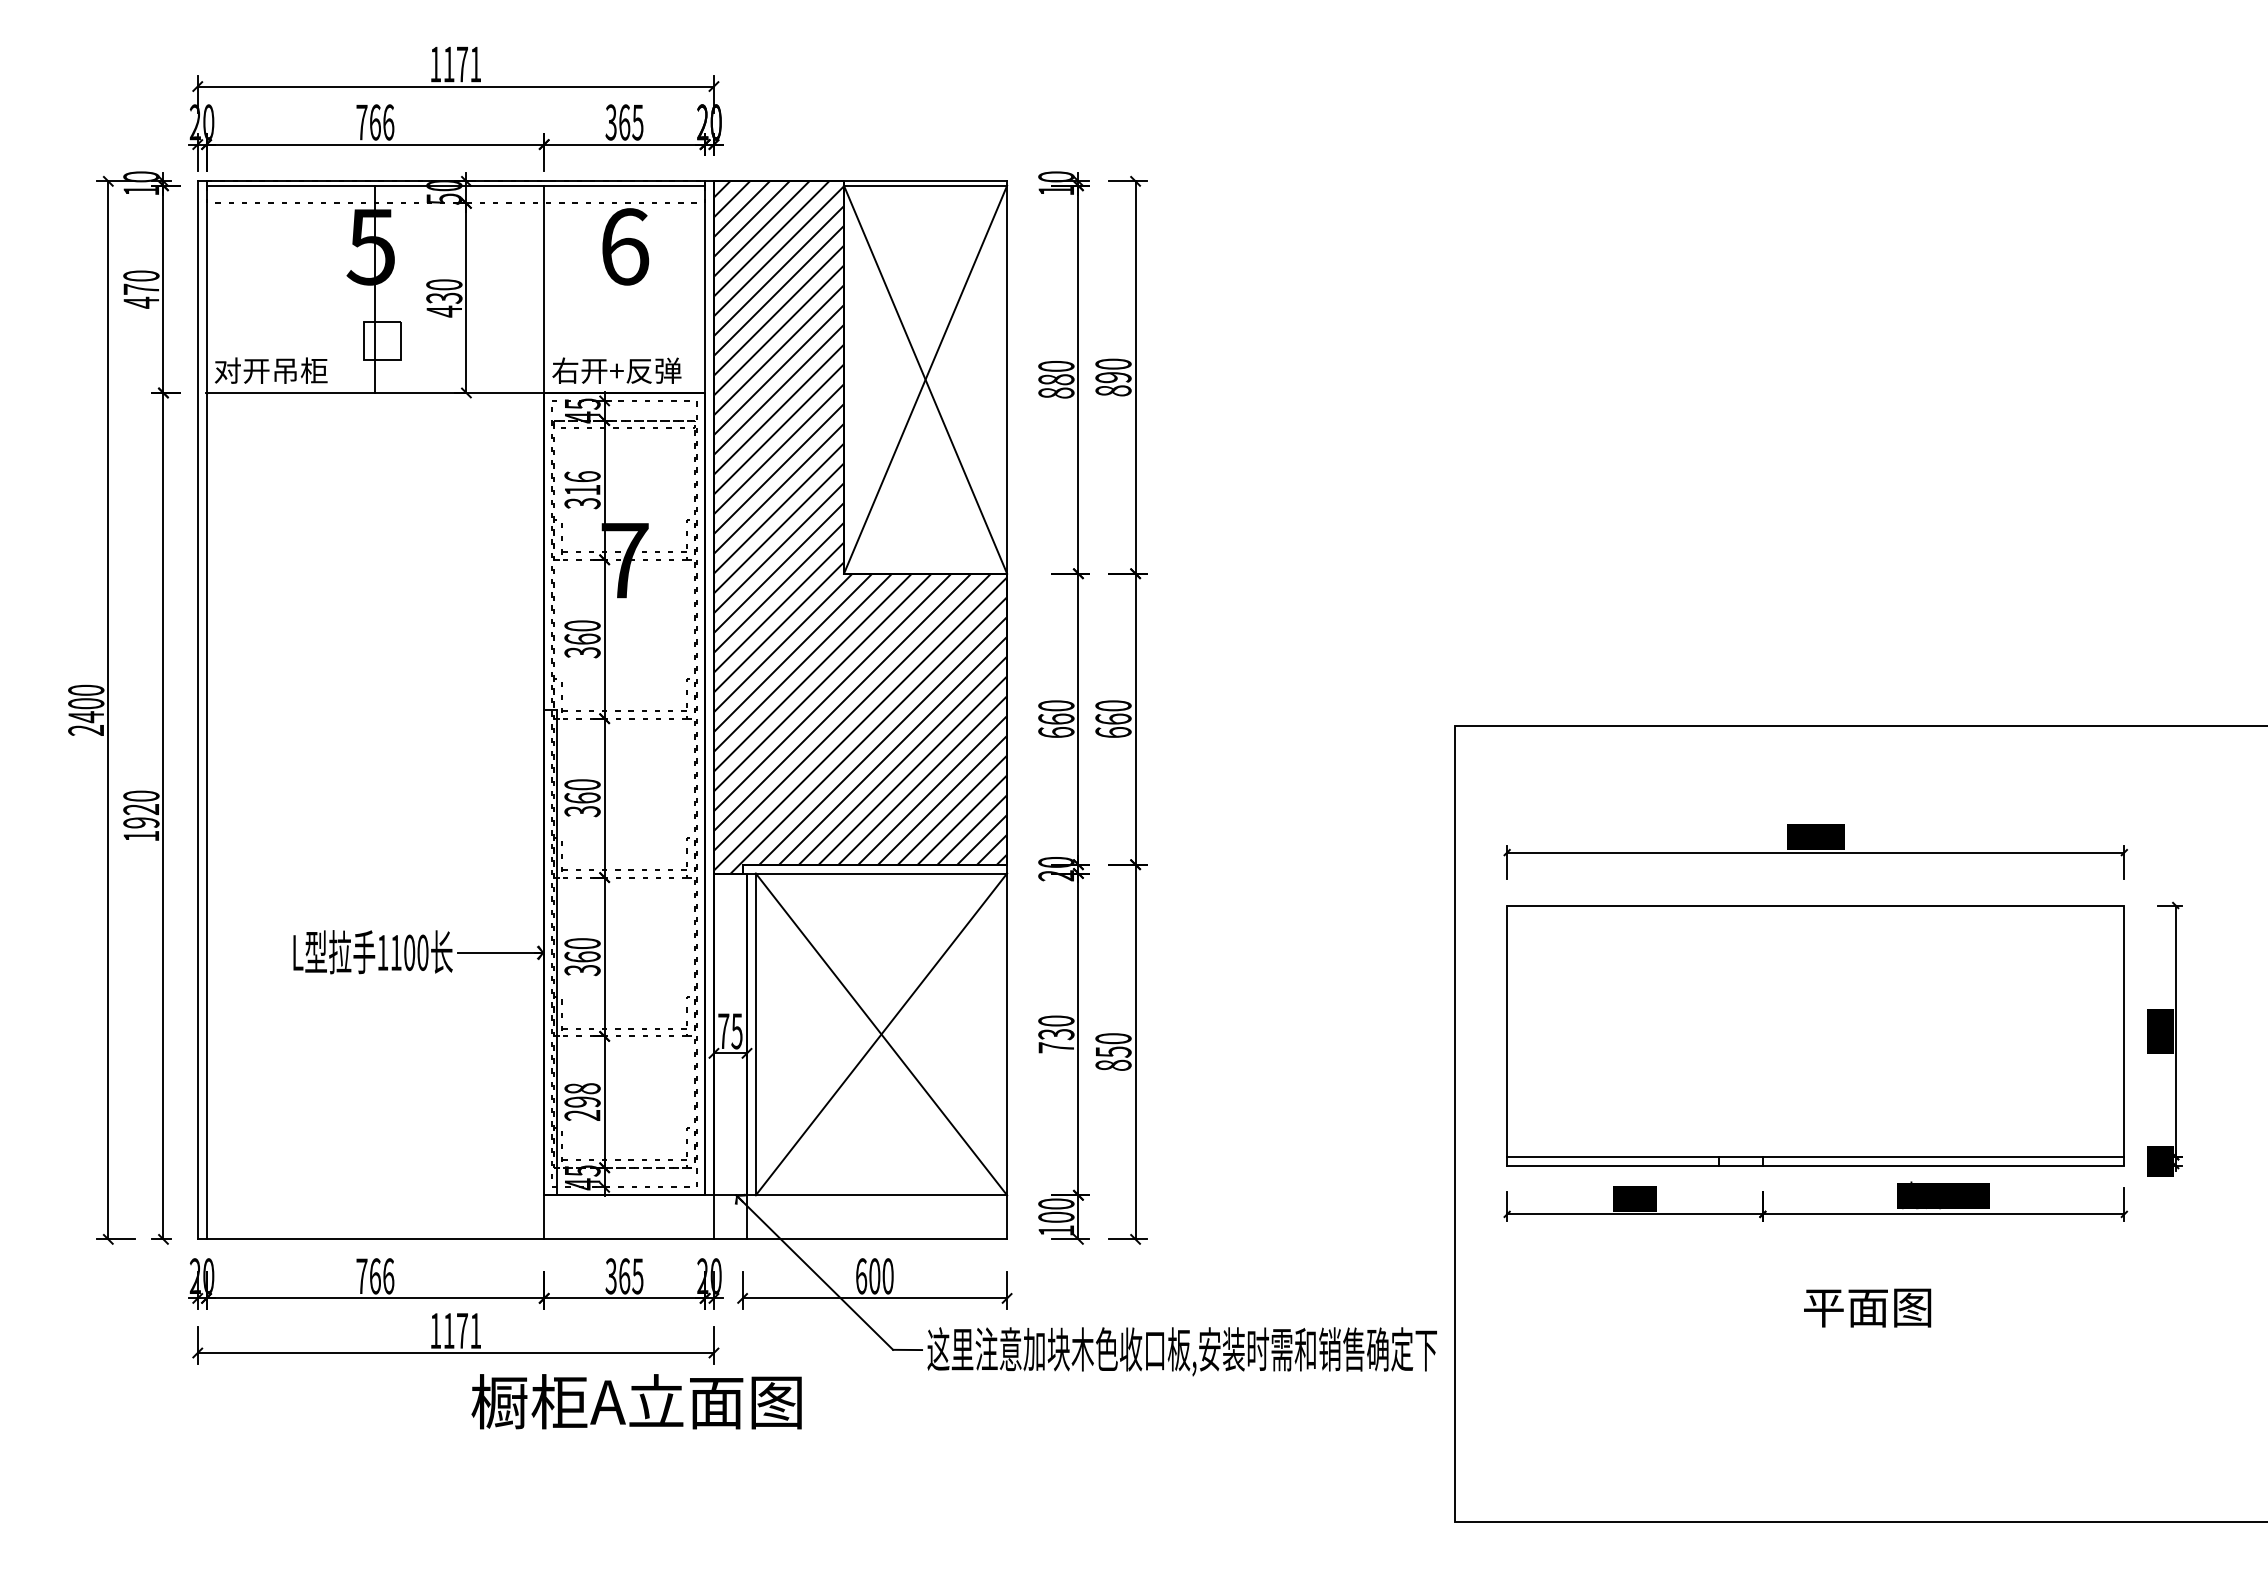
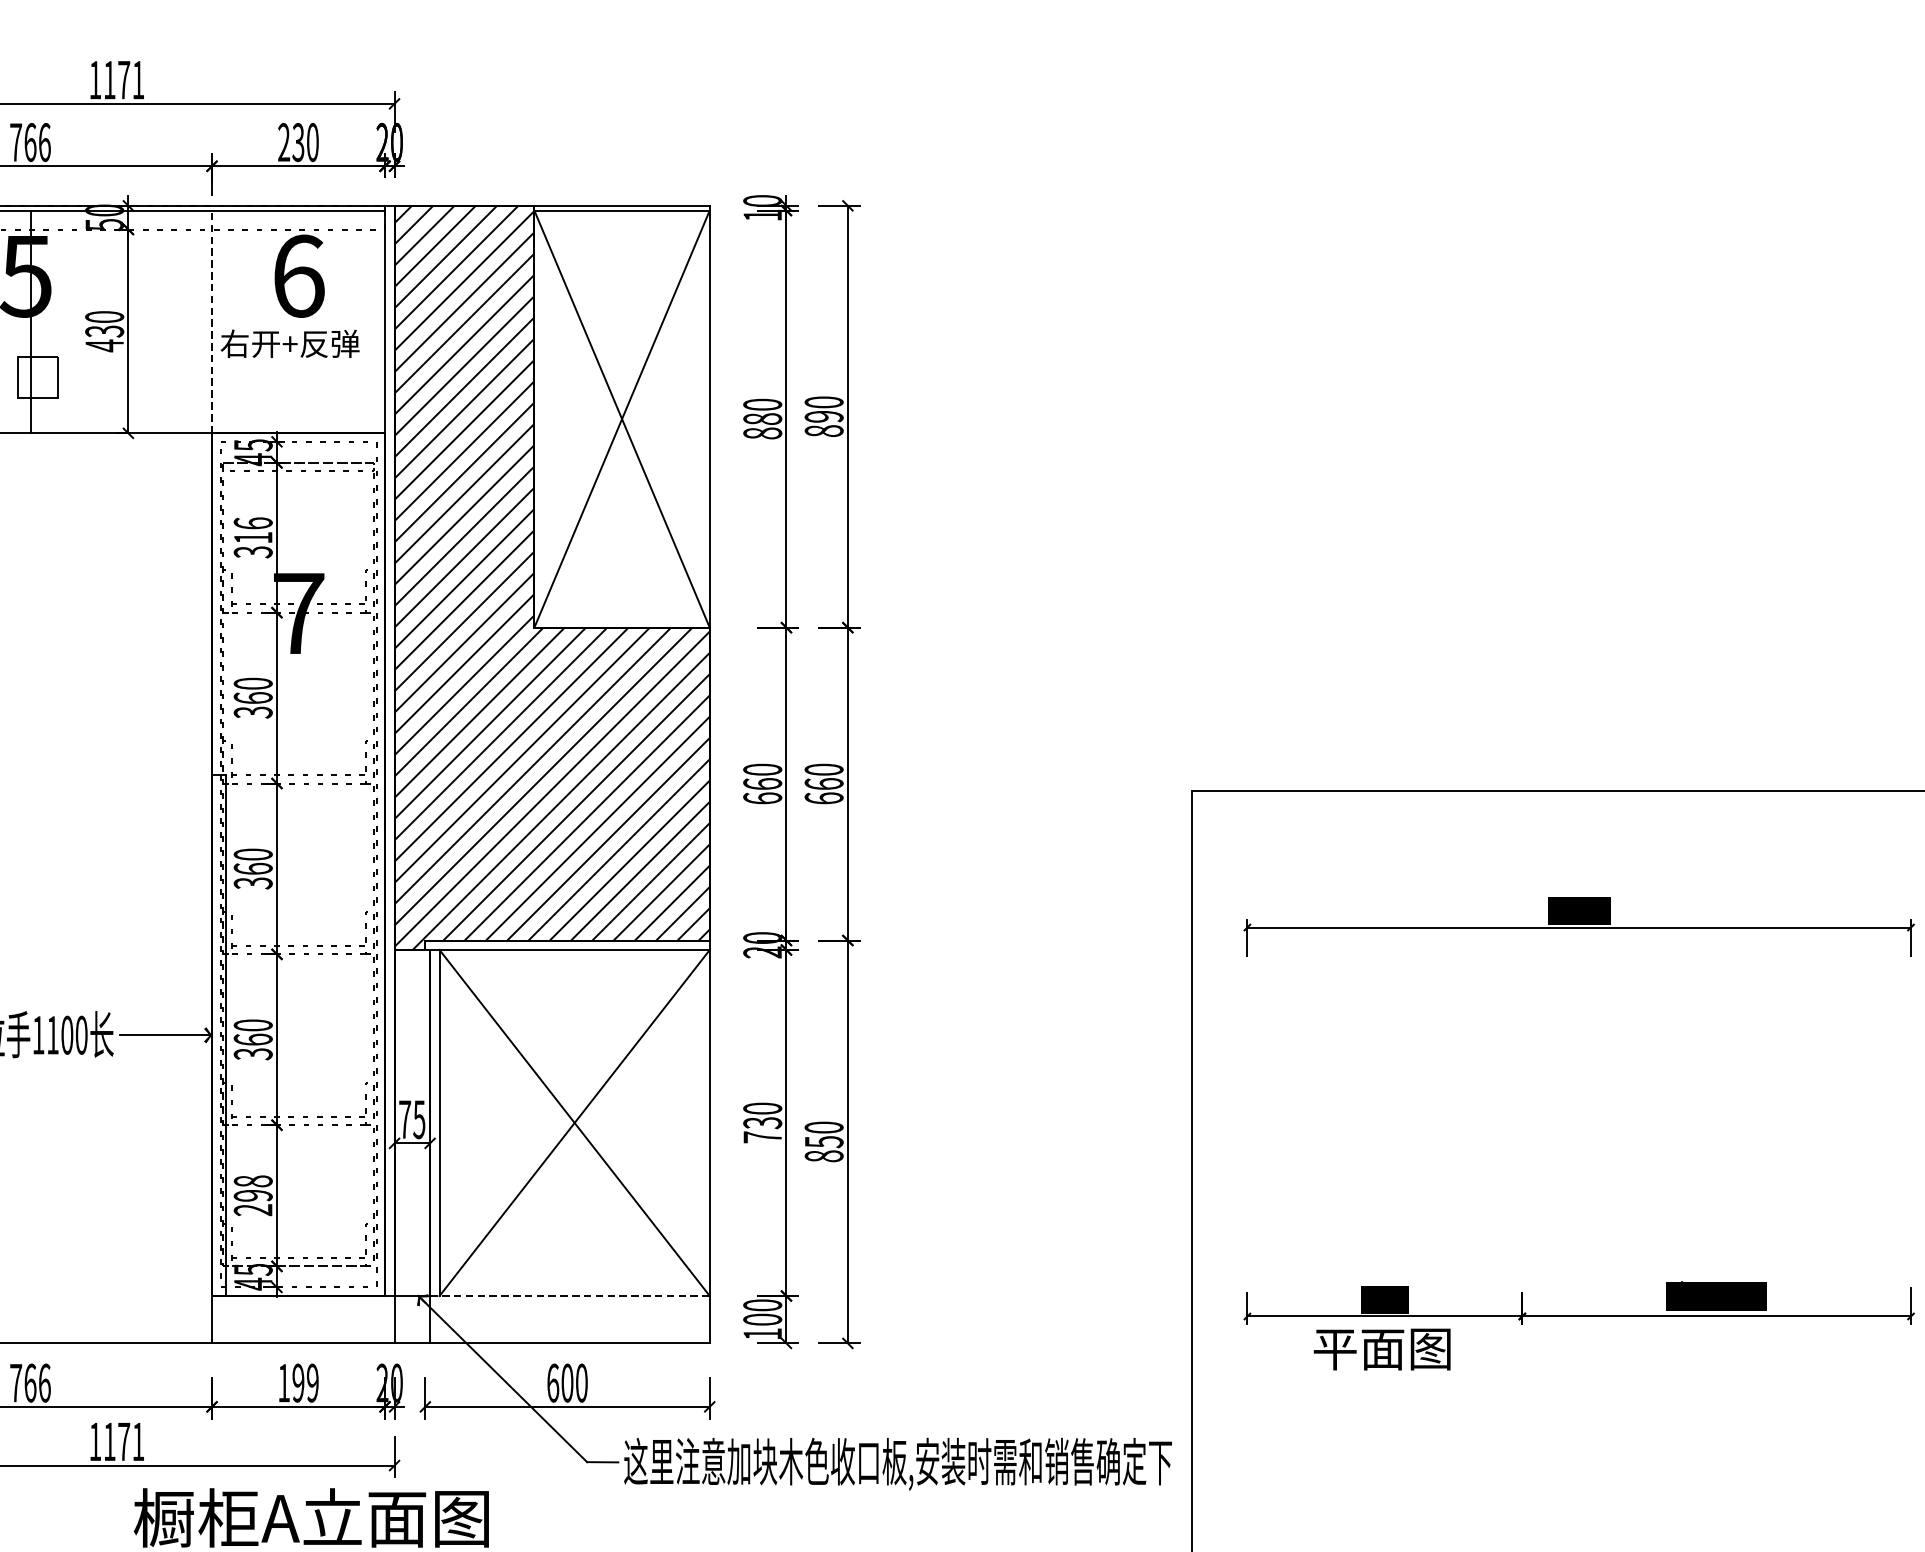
text: (624, 122) -> (298, 142), 365 -> 230
line: (544, 289) -> (212, 322), solid -> dashed
text: (616, 370) -> (289, 343), moved
part: (1815, 1035) -> (1578, 1124), removed
line: (876, 1195) -> (569, 1296), solid -> dashed
text: (624, 1276) -> (298, 1383), 365 -> 199
text: (1867, 1307) -> (1382, 1348), moved

